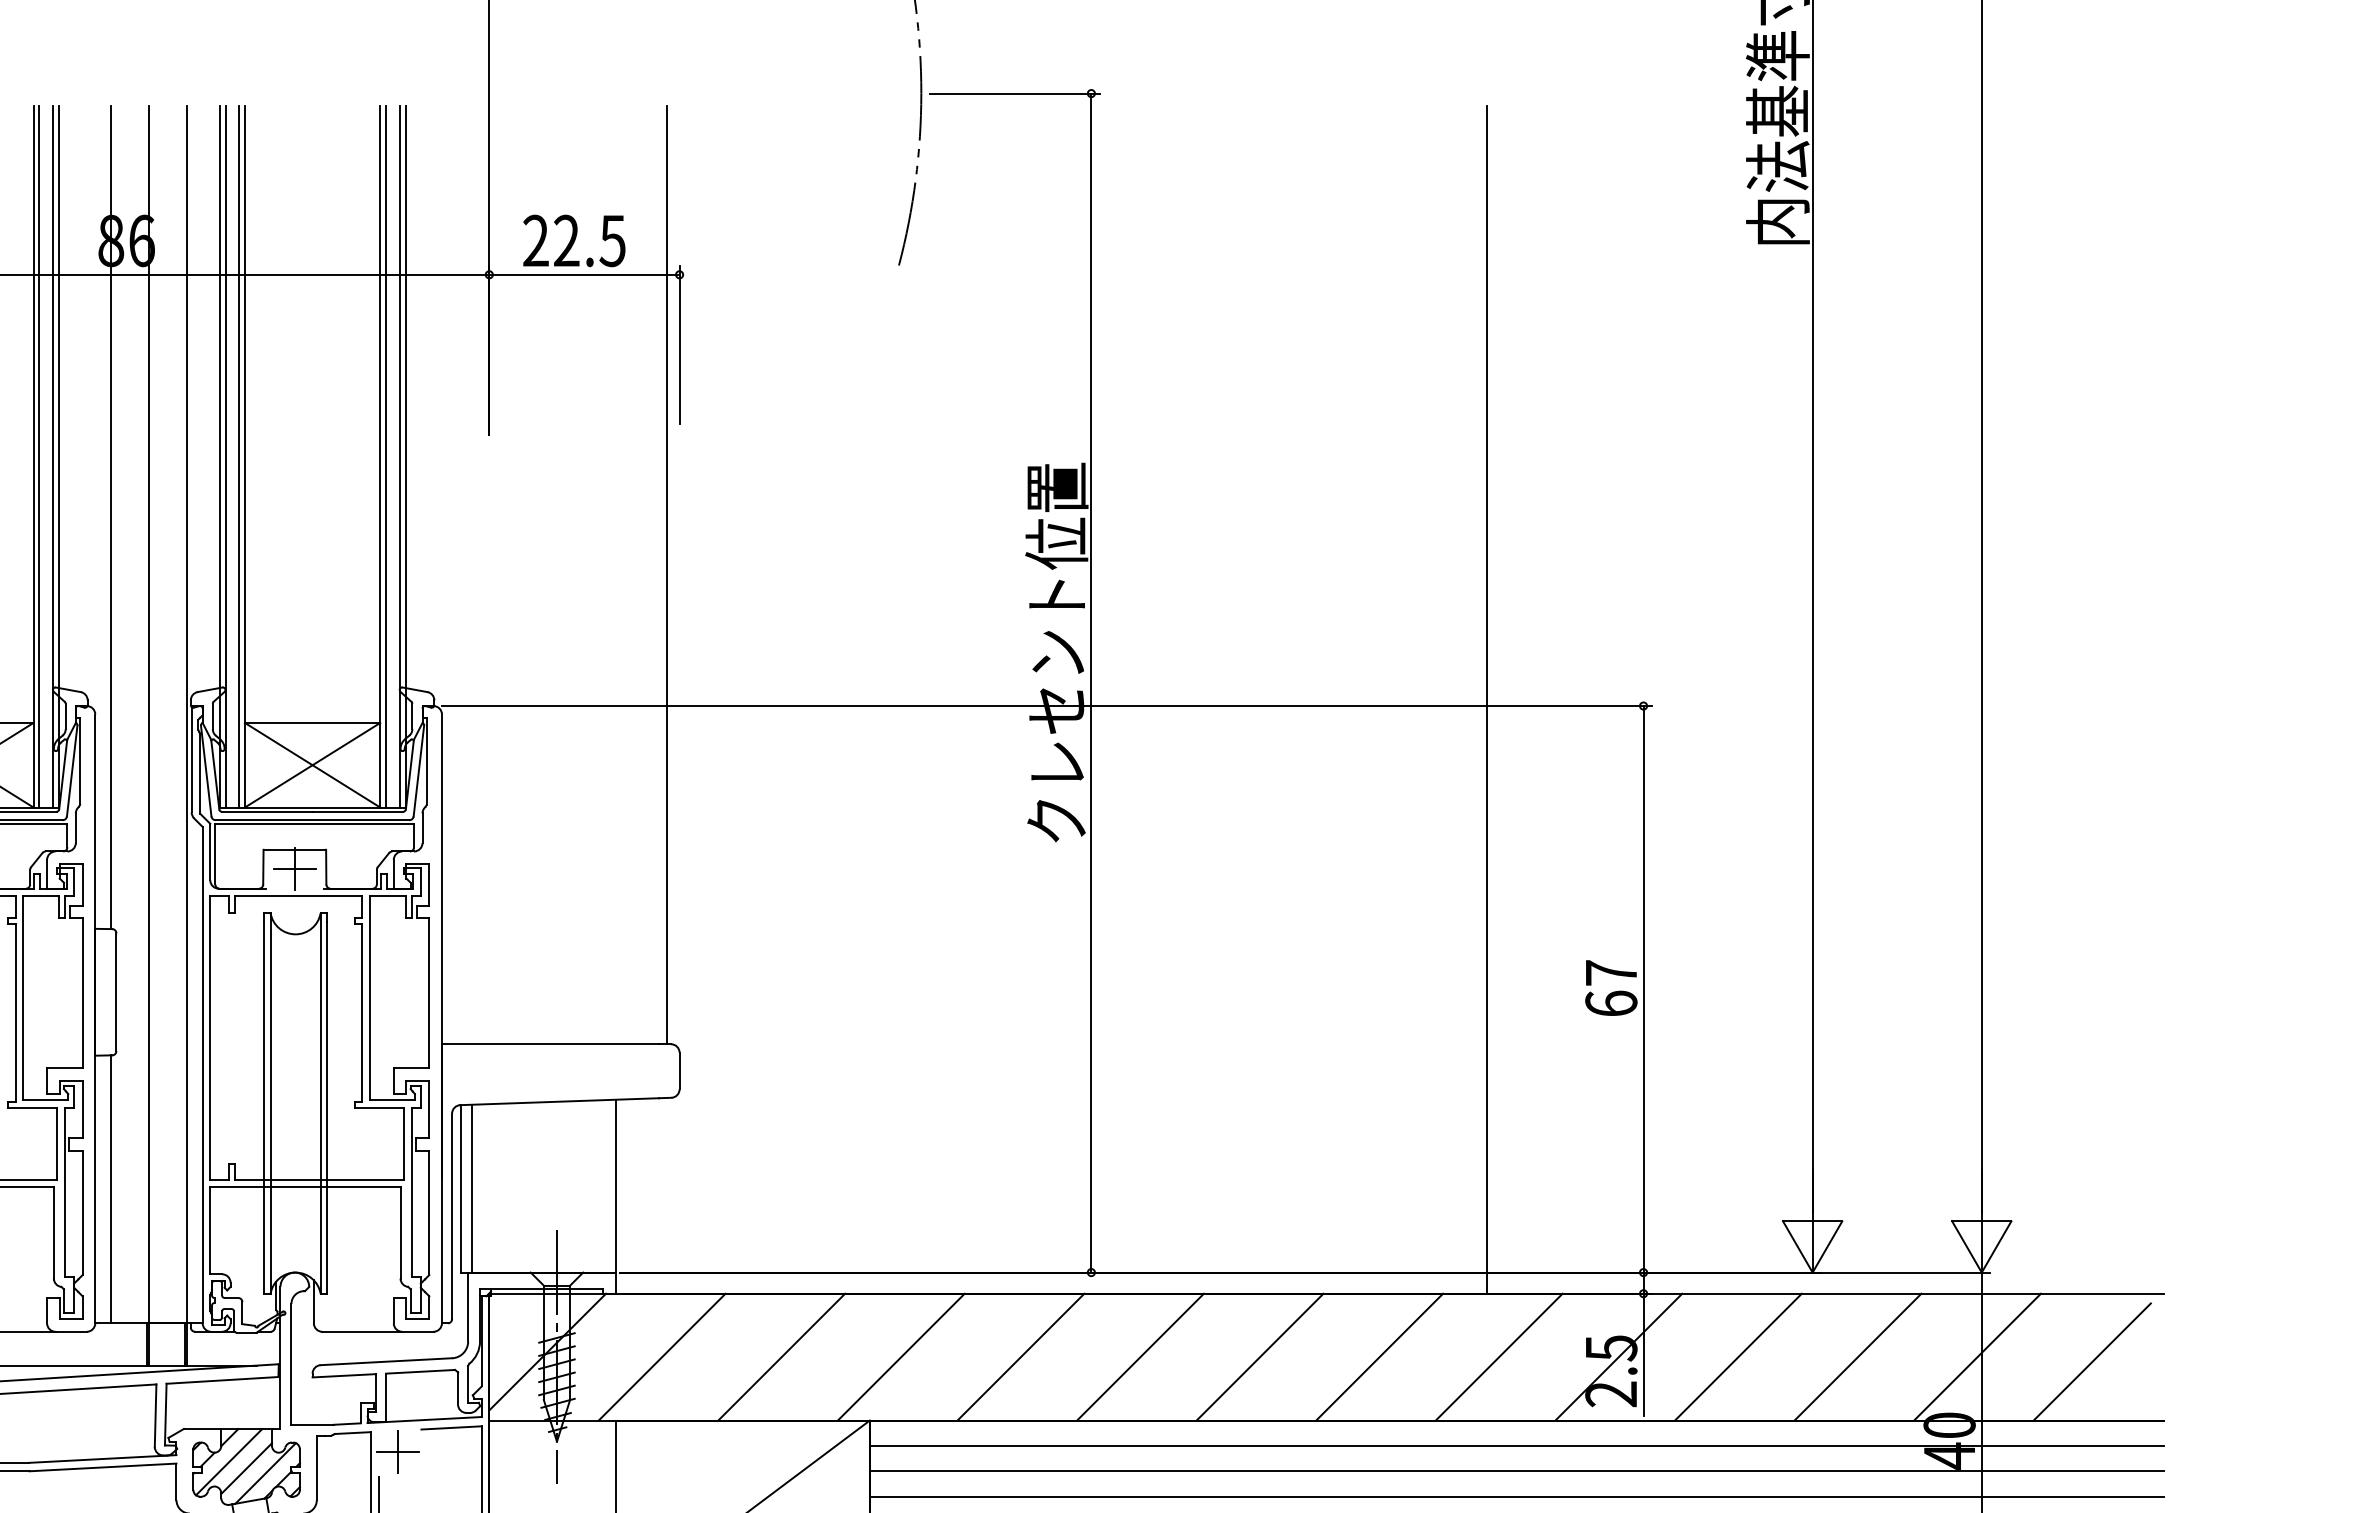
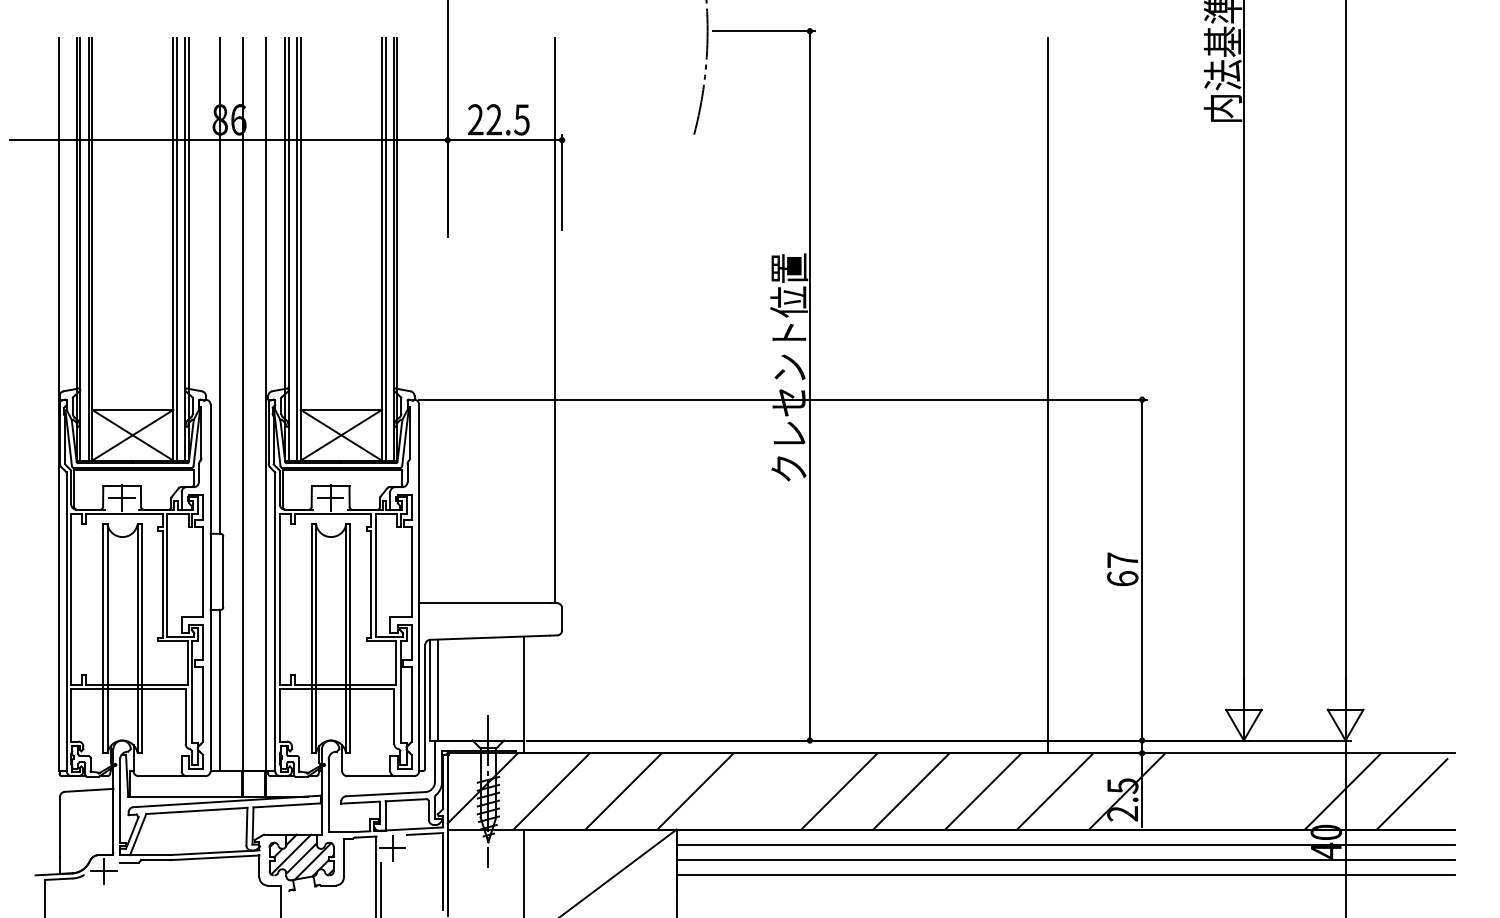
line: (1020, 1357) -> (767, 791), removed
line: (1738, 1357) -> (1199, 791), removed
line: (1858, 1357) -> (1271, 791), removed

